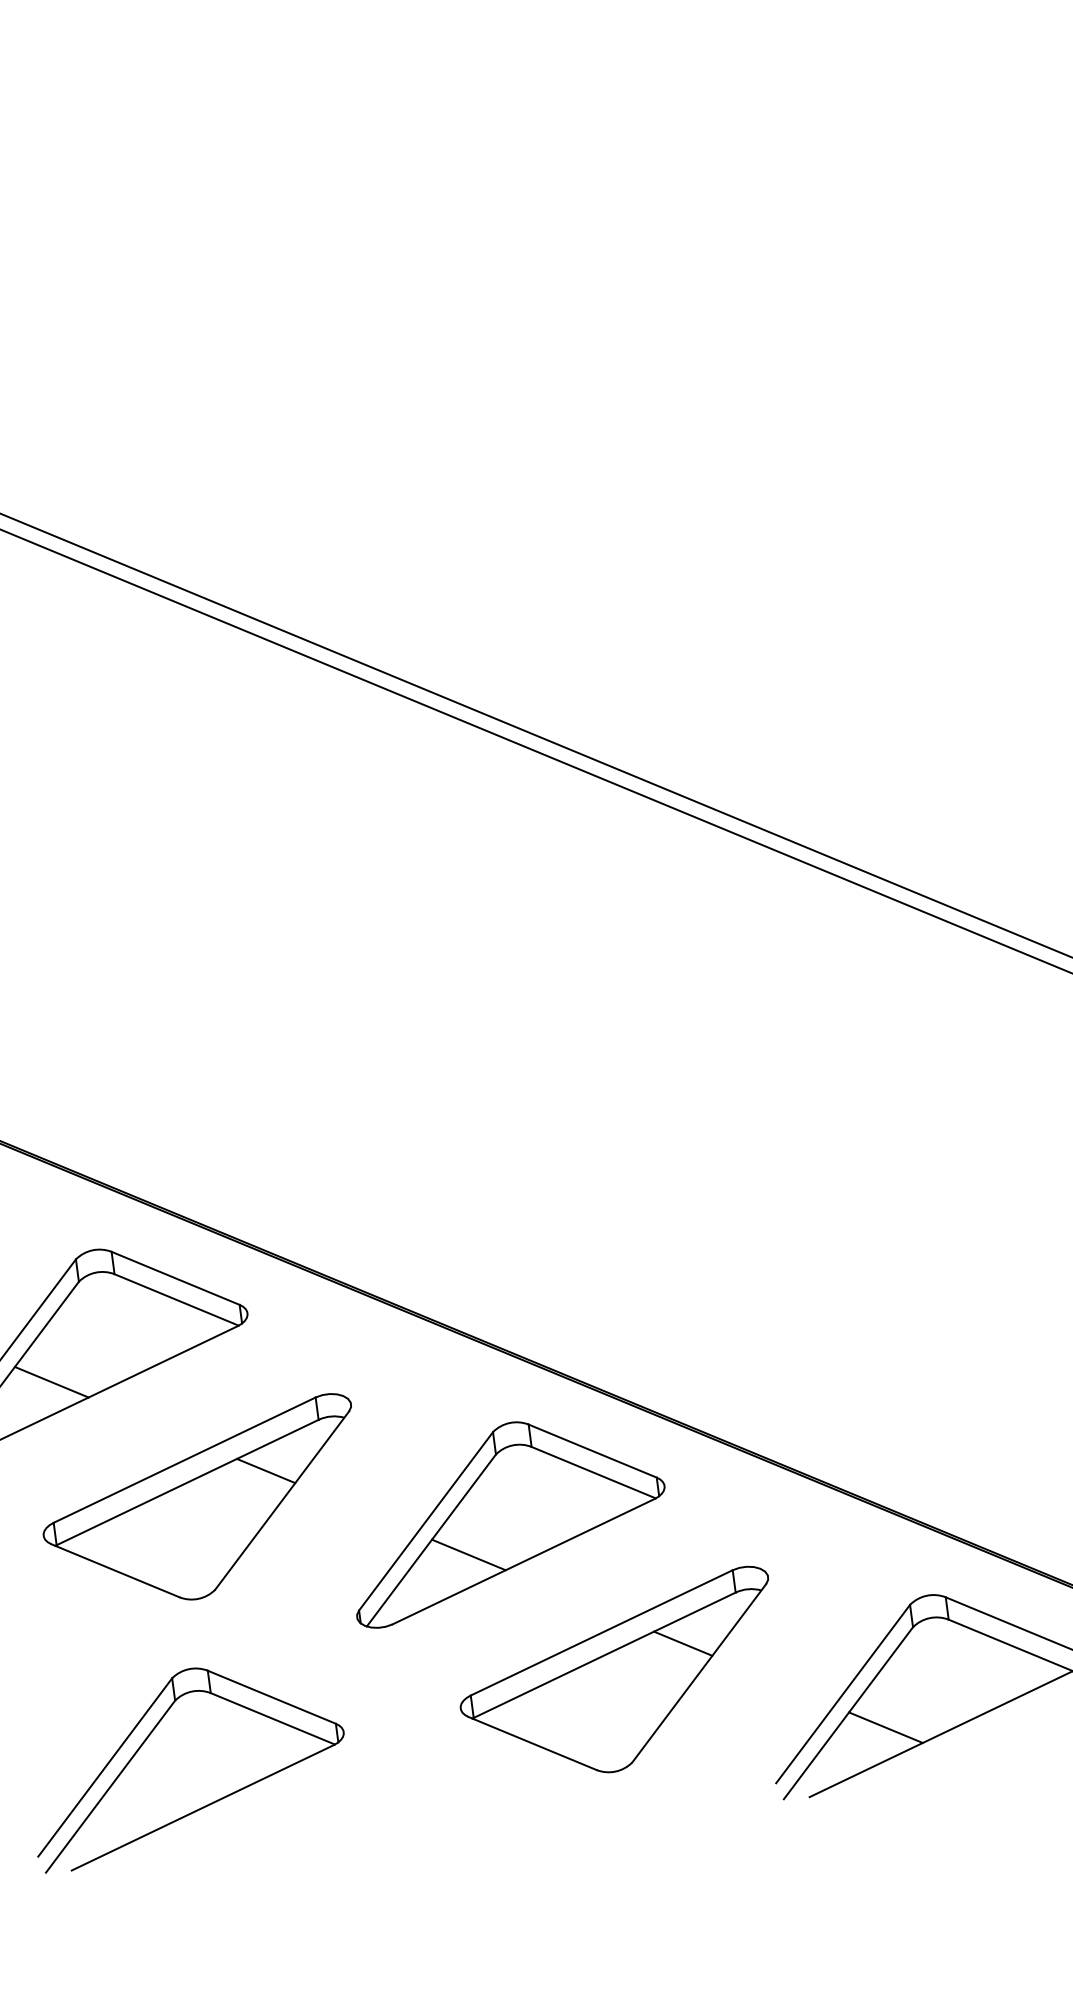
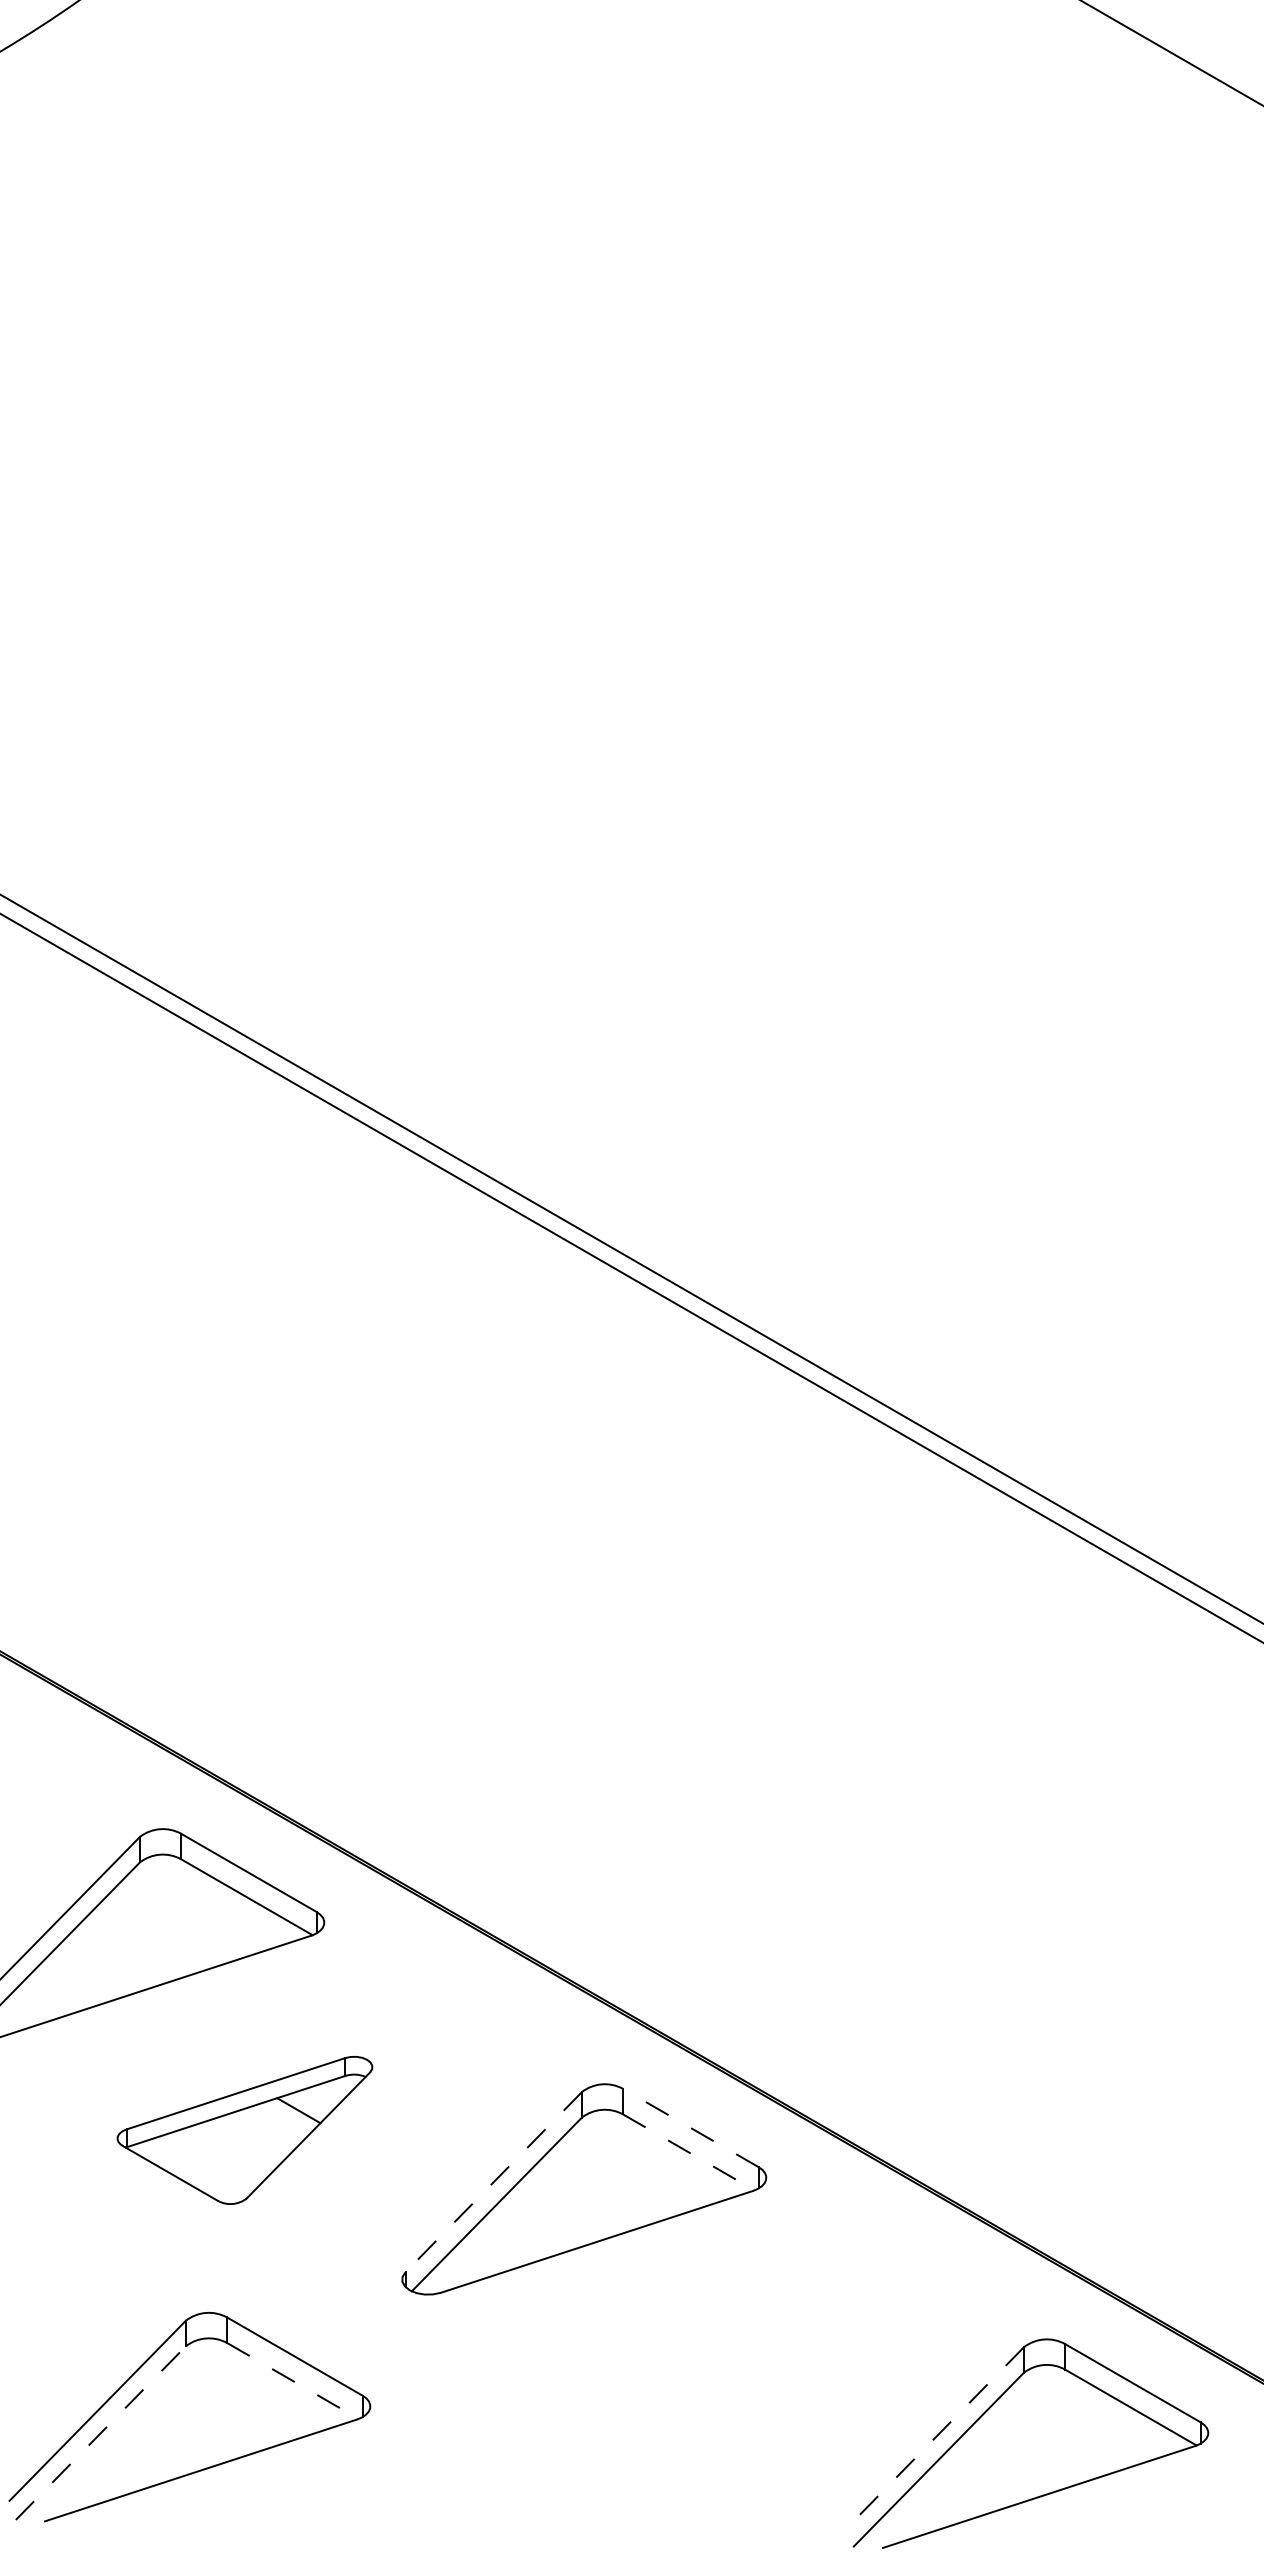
line: (51, 1381) -> (94, 1970), removed
line: (592, 1450) -> (690, 2127), solid -> dashed
line: (594, 1472) -> (689, 2152), solid -> dashed
part: (201, 1504) -> (244, 2130), size x0.7
line: (425, 1521) -> (493, 2182), solid -> dashed
line: (468, 1554) -> (536, 2225), removed
part: (618, 1677) -> (686, 2385), removed
line: (842, 1694) -> (935, 2437), solid -> dashed
line: (273, 1719) -> (293, 2381), solid -> dashed
line: (885, 1726) -> (978, 2480), removed
line: (110, 1787) -> (100, 2433), solid -> dashed

